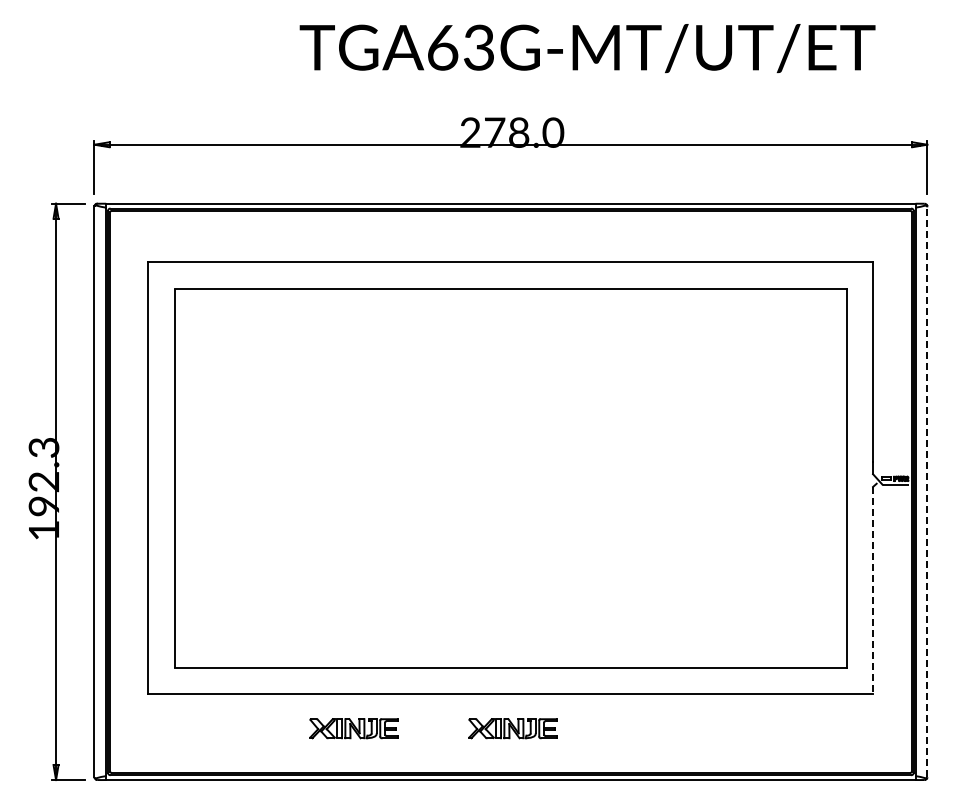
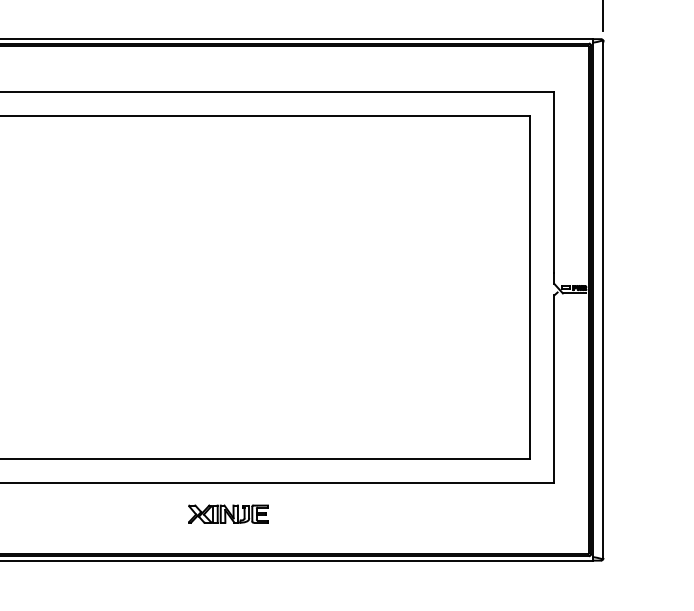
line: (927, 491) -> (603, 299), dashed -> solid
line: (873, 590) -> (554, 389), dashed -> solid
part: (353, 728) -> (84, 513), removed

